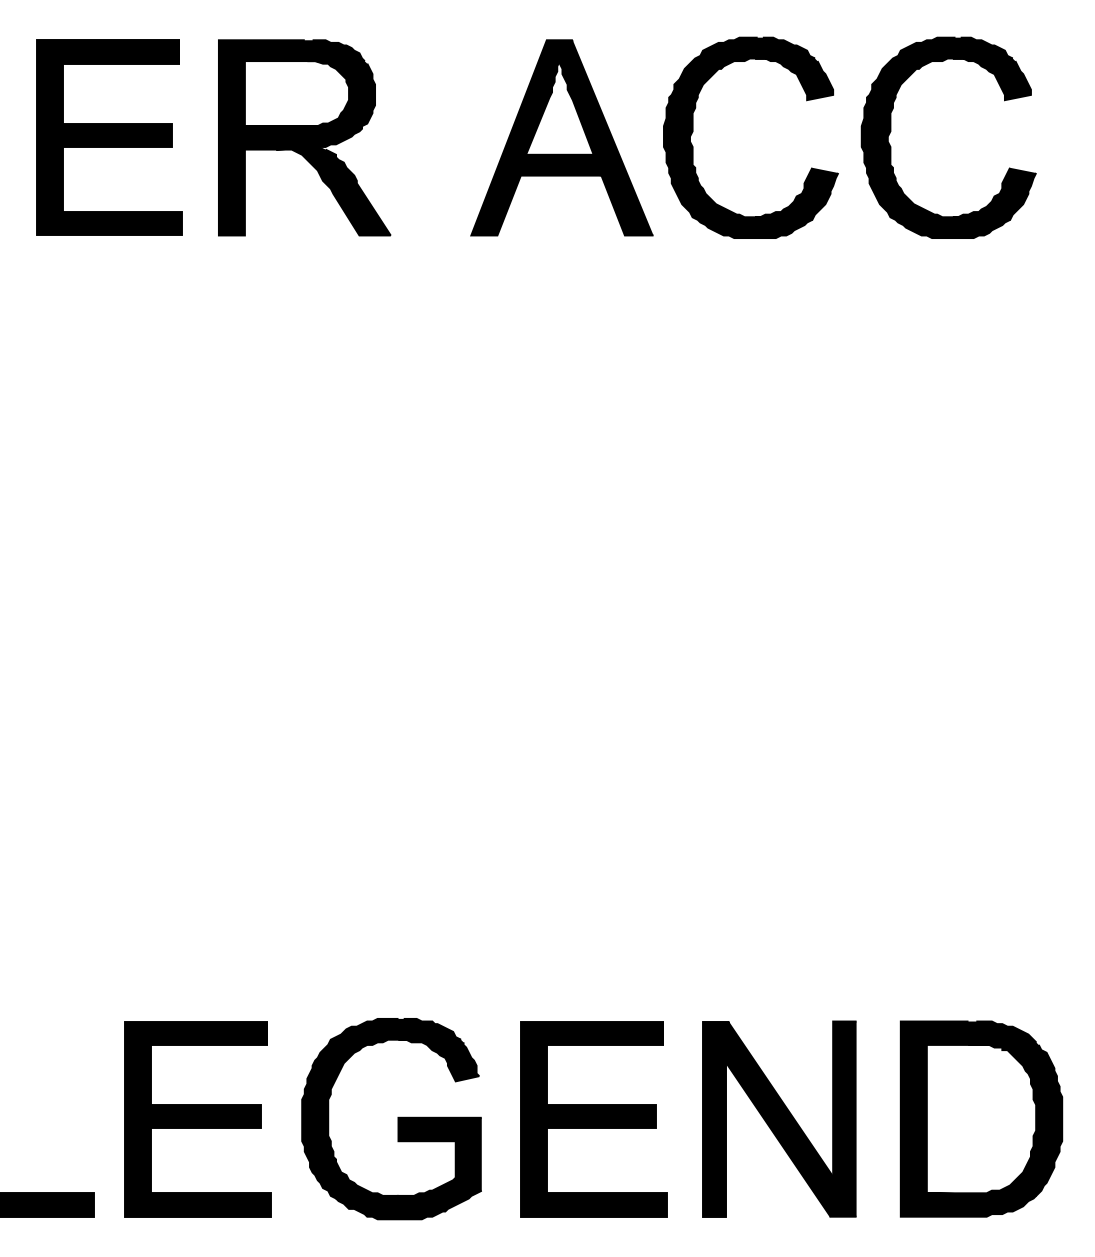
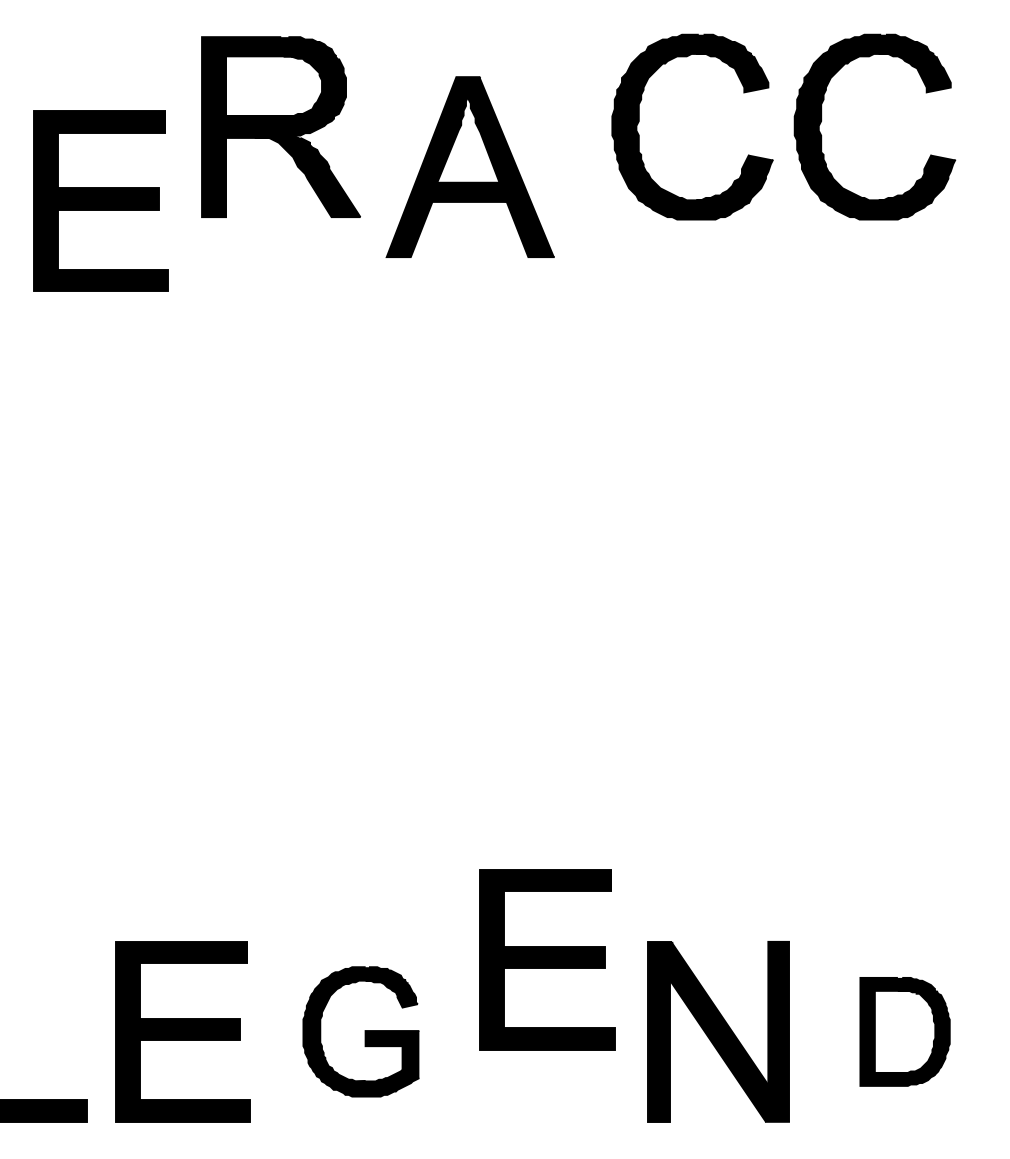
part: (108, 137) -> (100, 200), moved
part: (561, 137) -> (469, 166), moved
part: (390, 1118) -> (360, 1031), size x0.7
part: (593, 1118) -> (547, 959), moved
part: (980, 1118) -> (904, 1031), size x0.6

